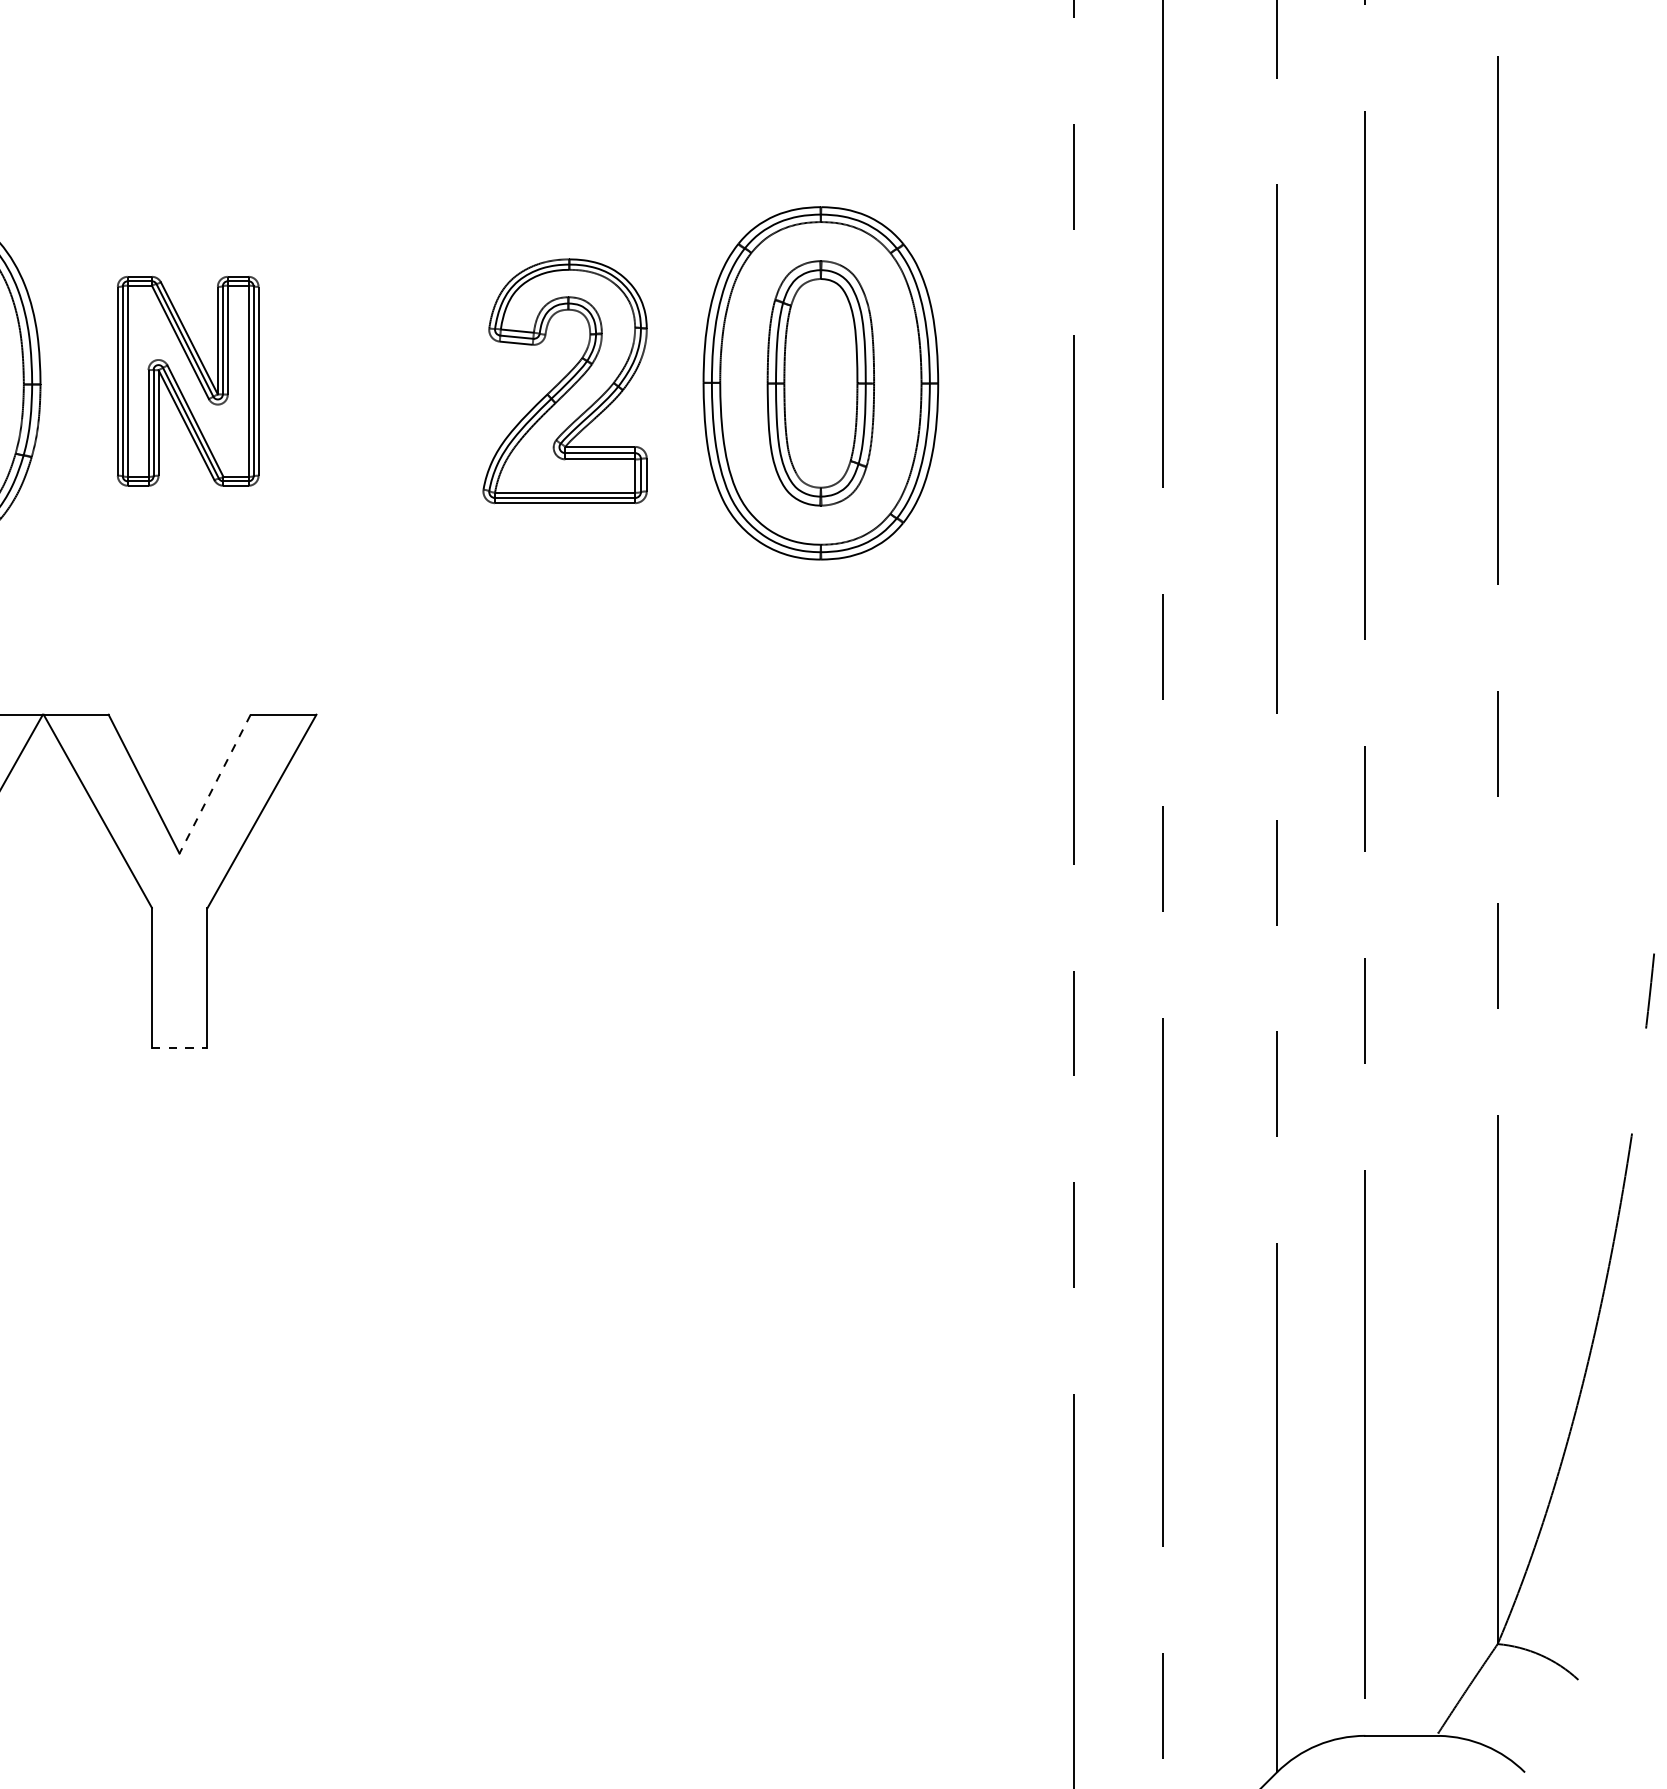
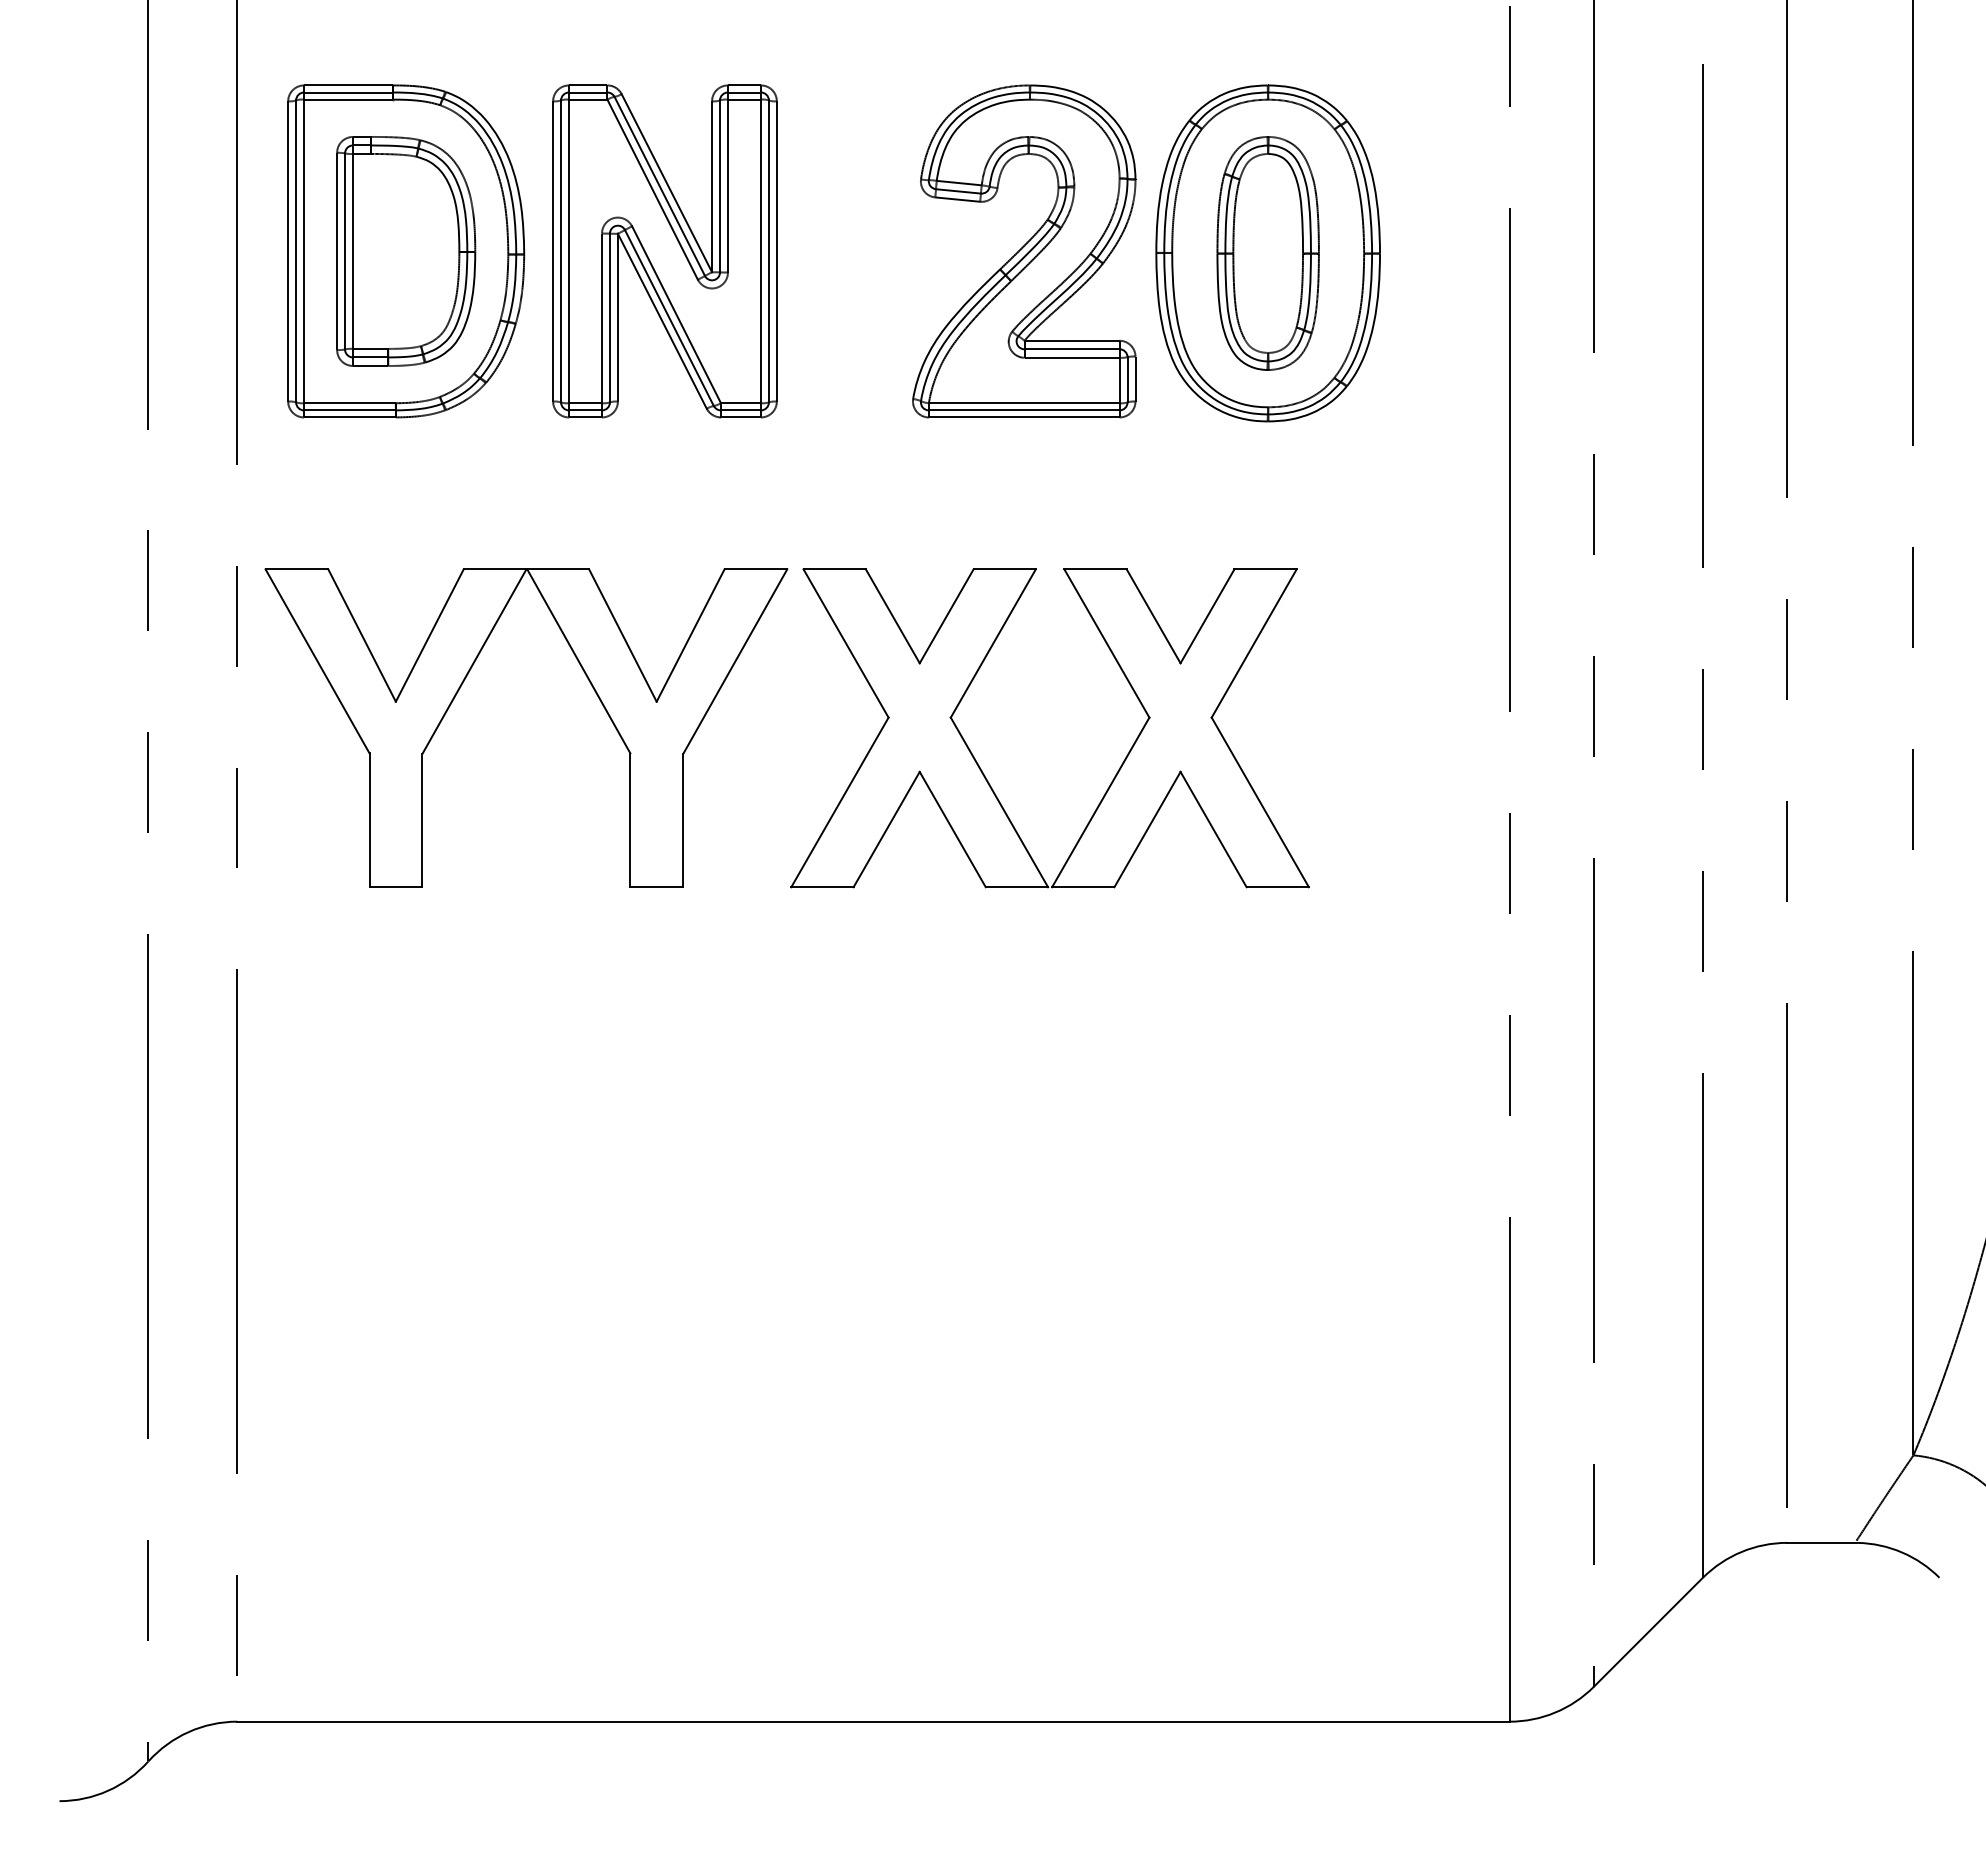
part: (187, 381) -> (664, 251), size x1.67
part: (565, 381) -> (1024, 251), size x1.43
line: (214, 784) -> (690, 635), dashed -> solid
part: (520, 923) -> (981, 768), added
line: (180, 1048) -> (657, 887), dashed -> solid

